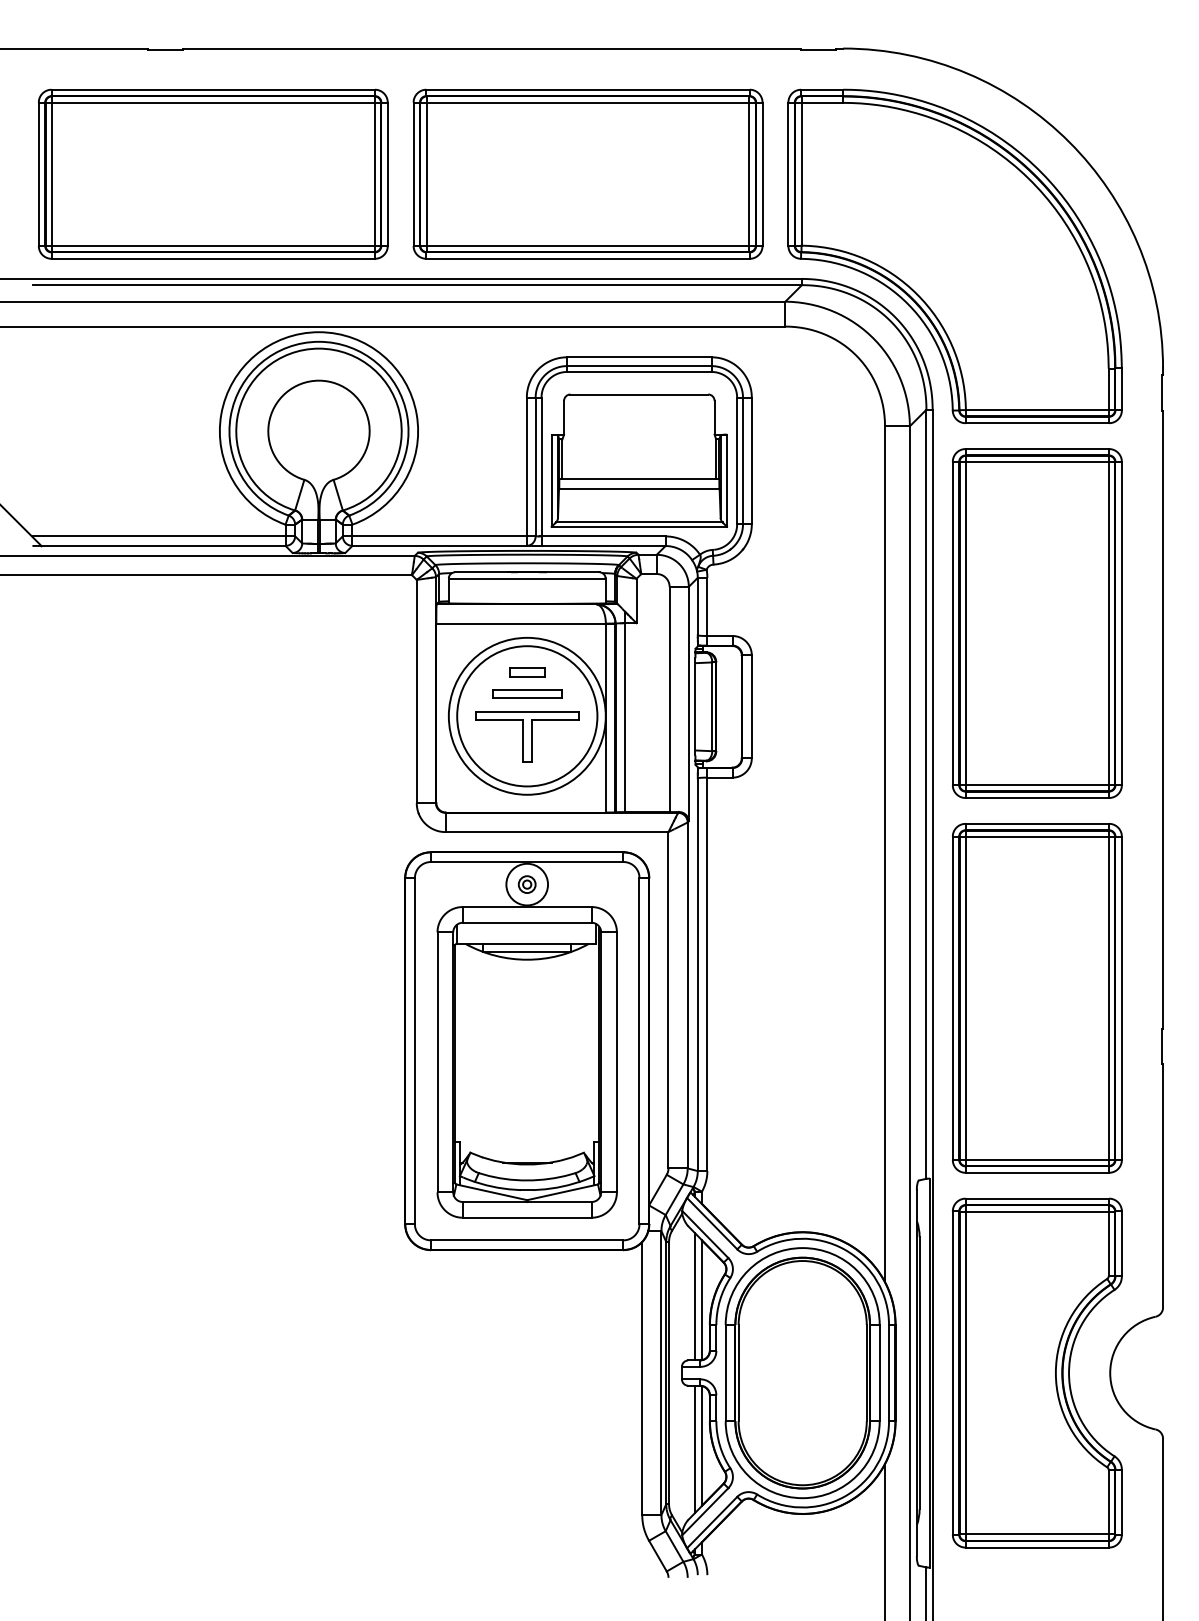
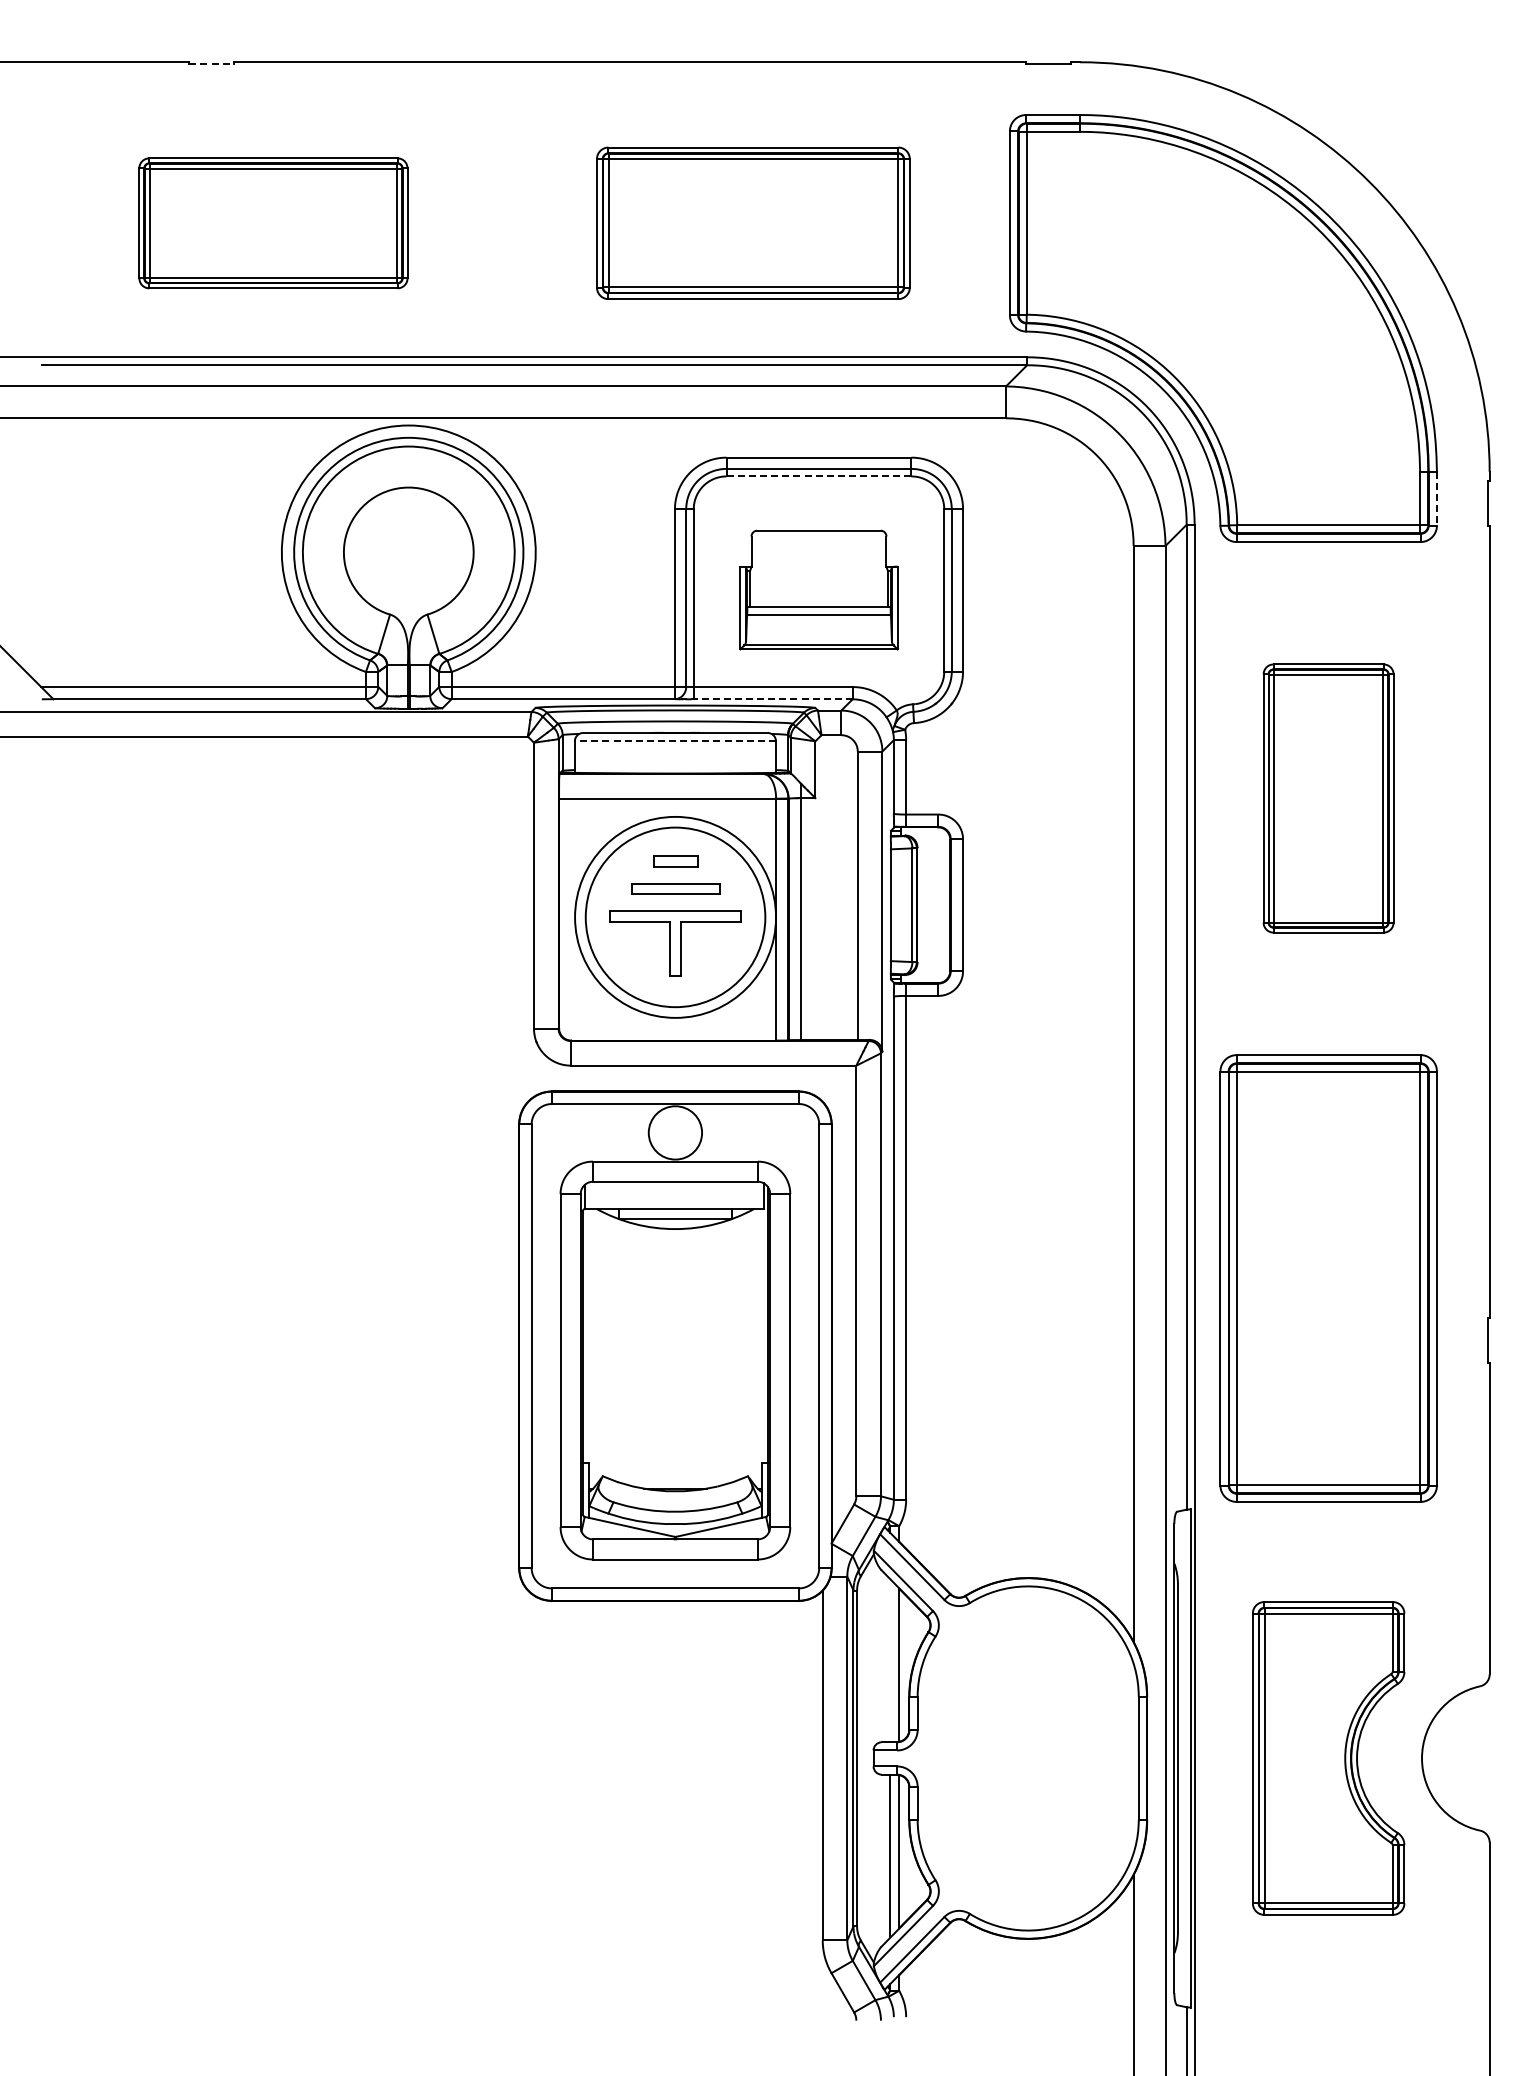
line: (164, 49) -> (211, 63), solid -> dashed
part: (213, 174) -> (273, 223), size x0.6
part: (588, 174) -> (753, 223), size x0.7
line: (638, 372) -> (818, 476), solid -> dashed
line: (1121, 389) -> (1436, 498), solid -> dashed
part: (638, 460) -> (818, 589), size x0.7
line: (603, 546) -> (772, 699), solid -> dashed
line: (526, 578) -> (674, 741), solid -> dashed
part: (1037, 623) -> (1328, 798), size x0.6
part: (527, 884) -> (675, 1132), removed
line: (695, 1296) -> (890, 1660), removed
part: (802, 1373) -> (1027, 1758), removed
part: (1037, 1373) -> (1328, 1758), size x0.7

